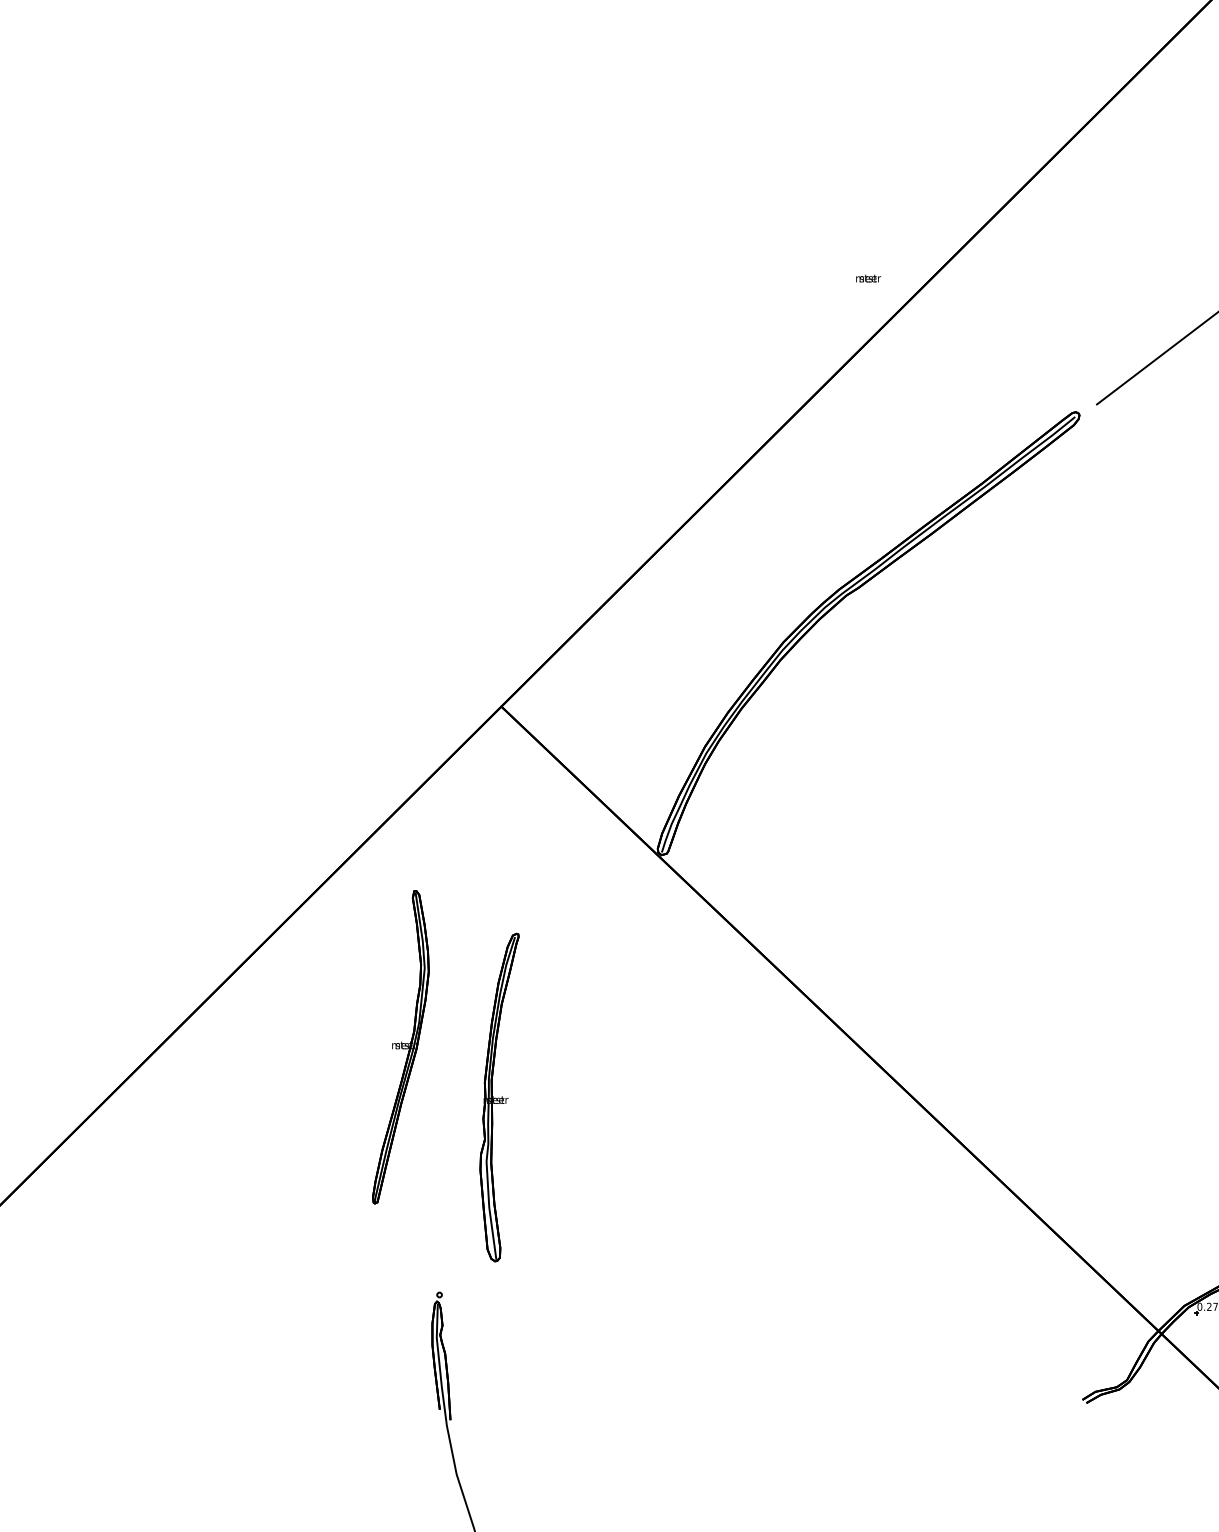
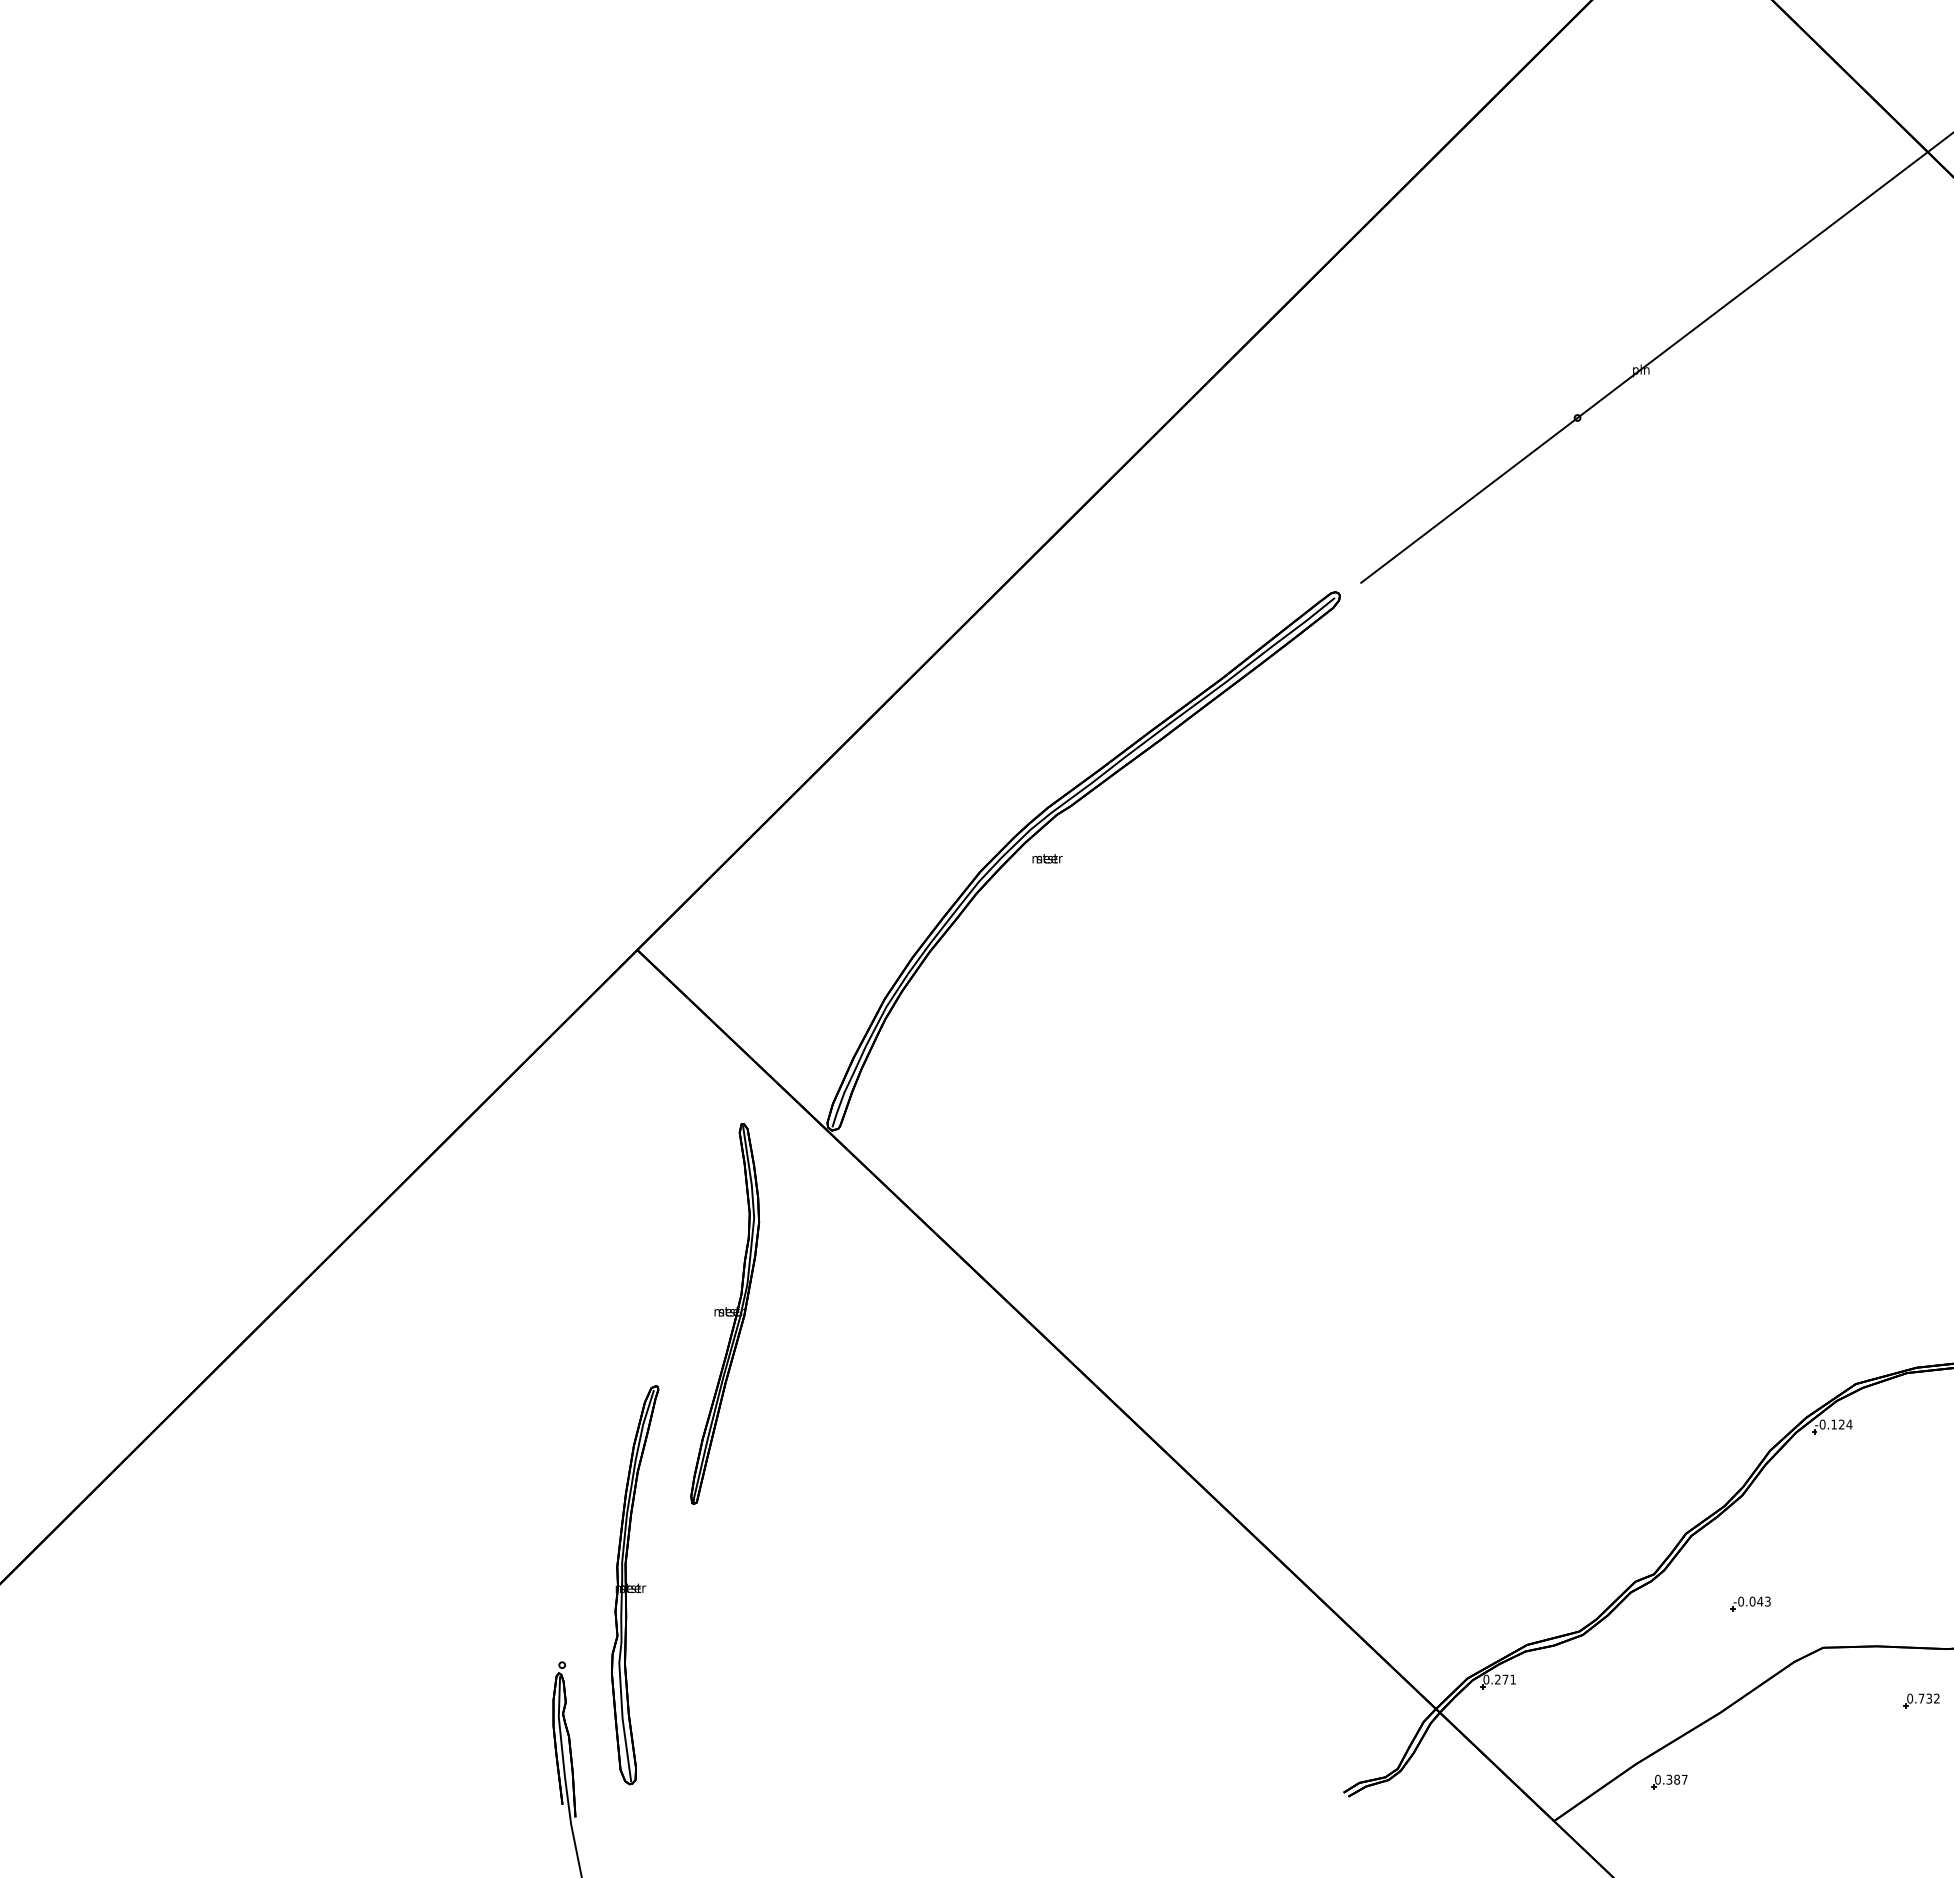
text: (868, 278) -> (1047, 858), moved
part: (401, 1046) -> (725, 1313), moved
part: (499, 1097) -> (635, 1585), moved

